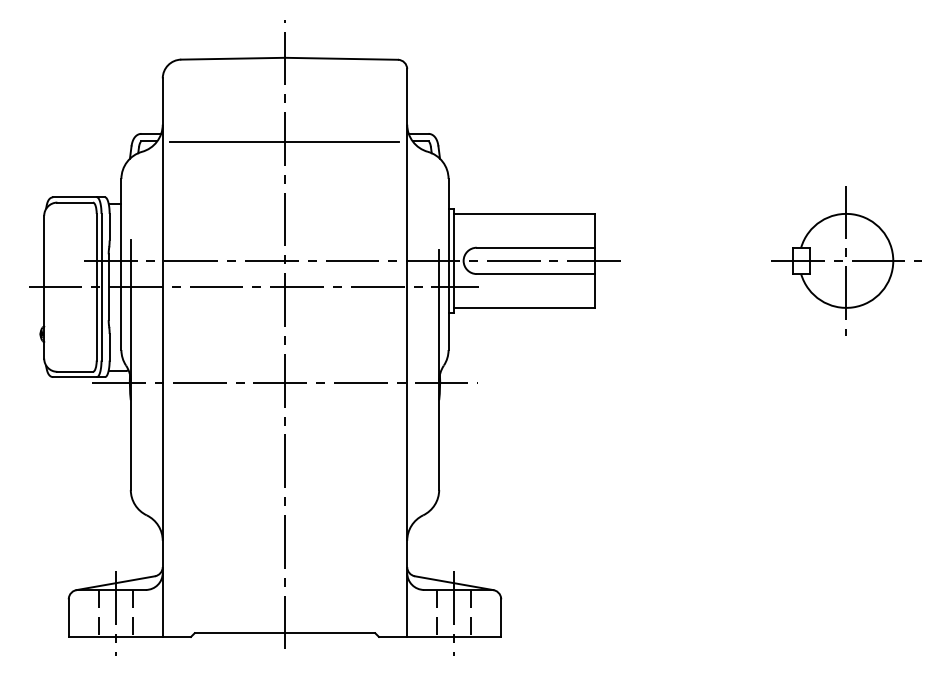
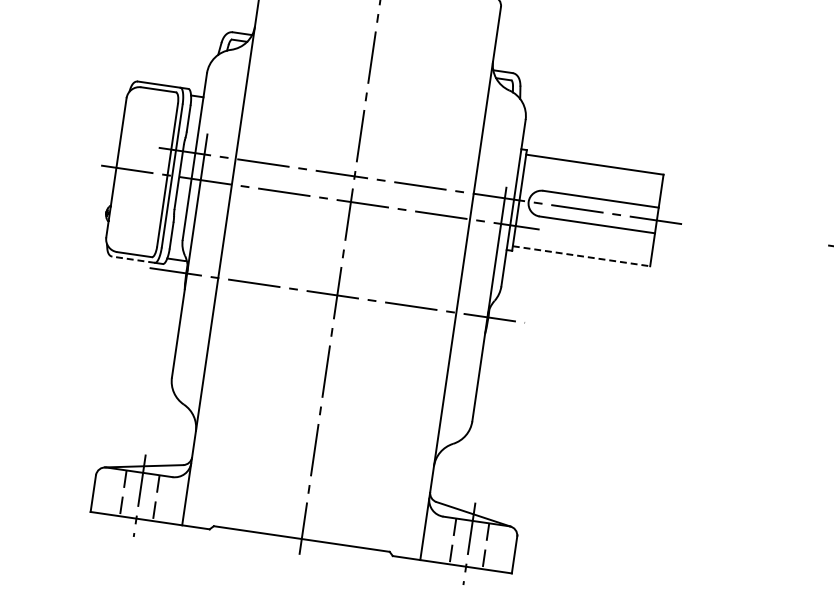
line: (284, 142) -> (371, 61), removed
line: (524, 307) -> (581, 255), solid -> dashed
line: (75, 377) -> (134, 260), solid -> dashed

